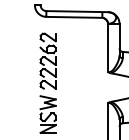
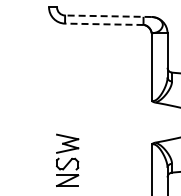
line: (76, 11) -> (107, 16), solid -> dashed
line: (73, 17) -> (103, 24), solid -> dashed
part: (48, 61) -> (67, 85), removed

